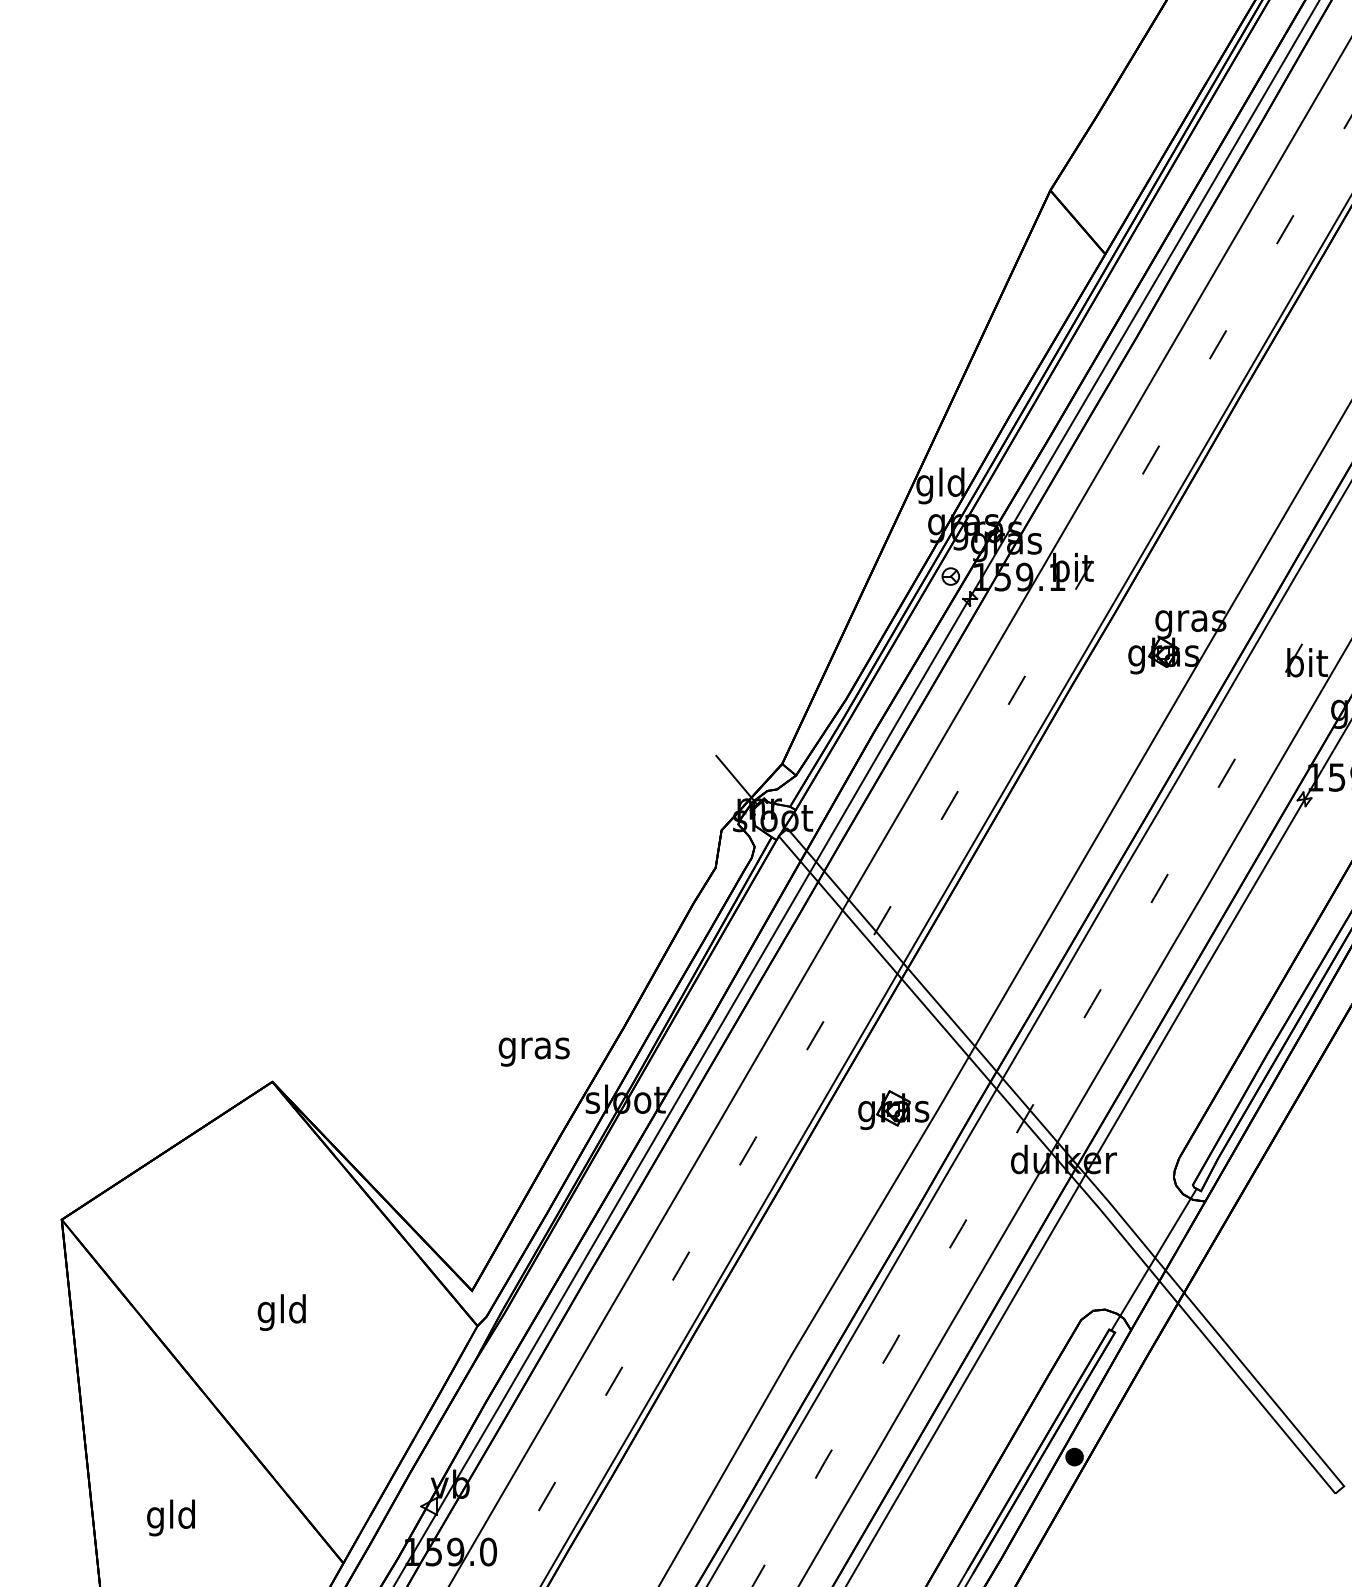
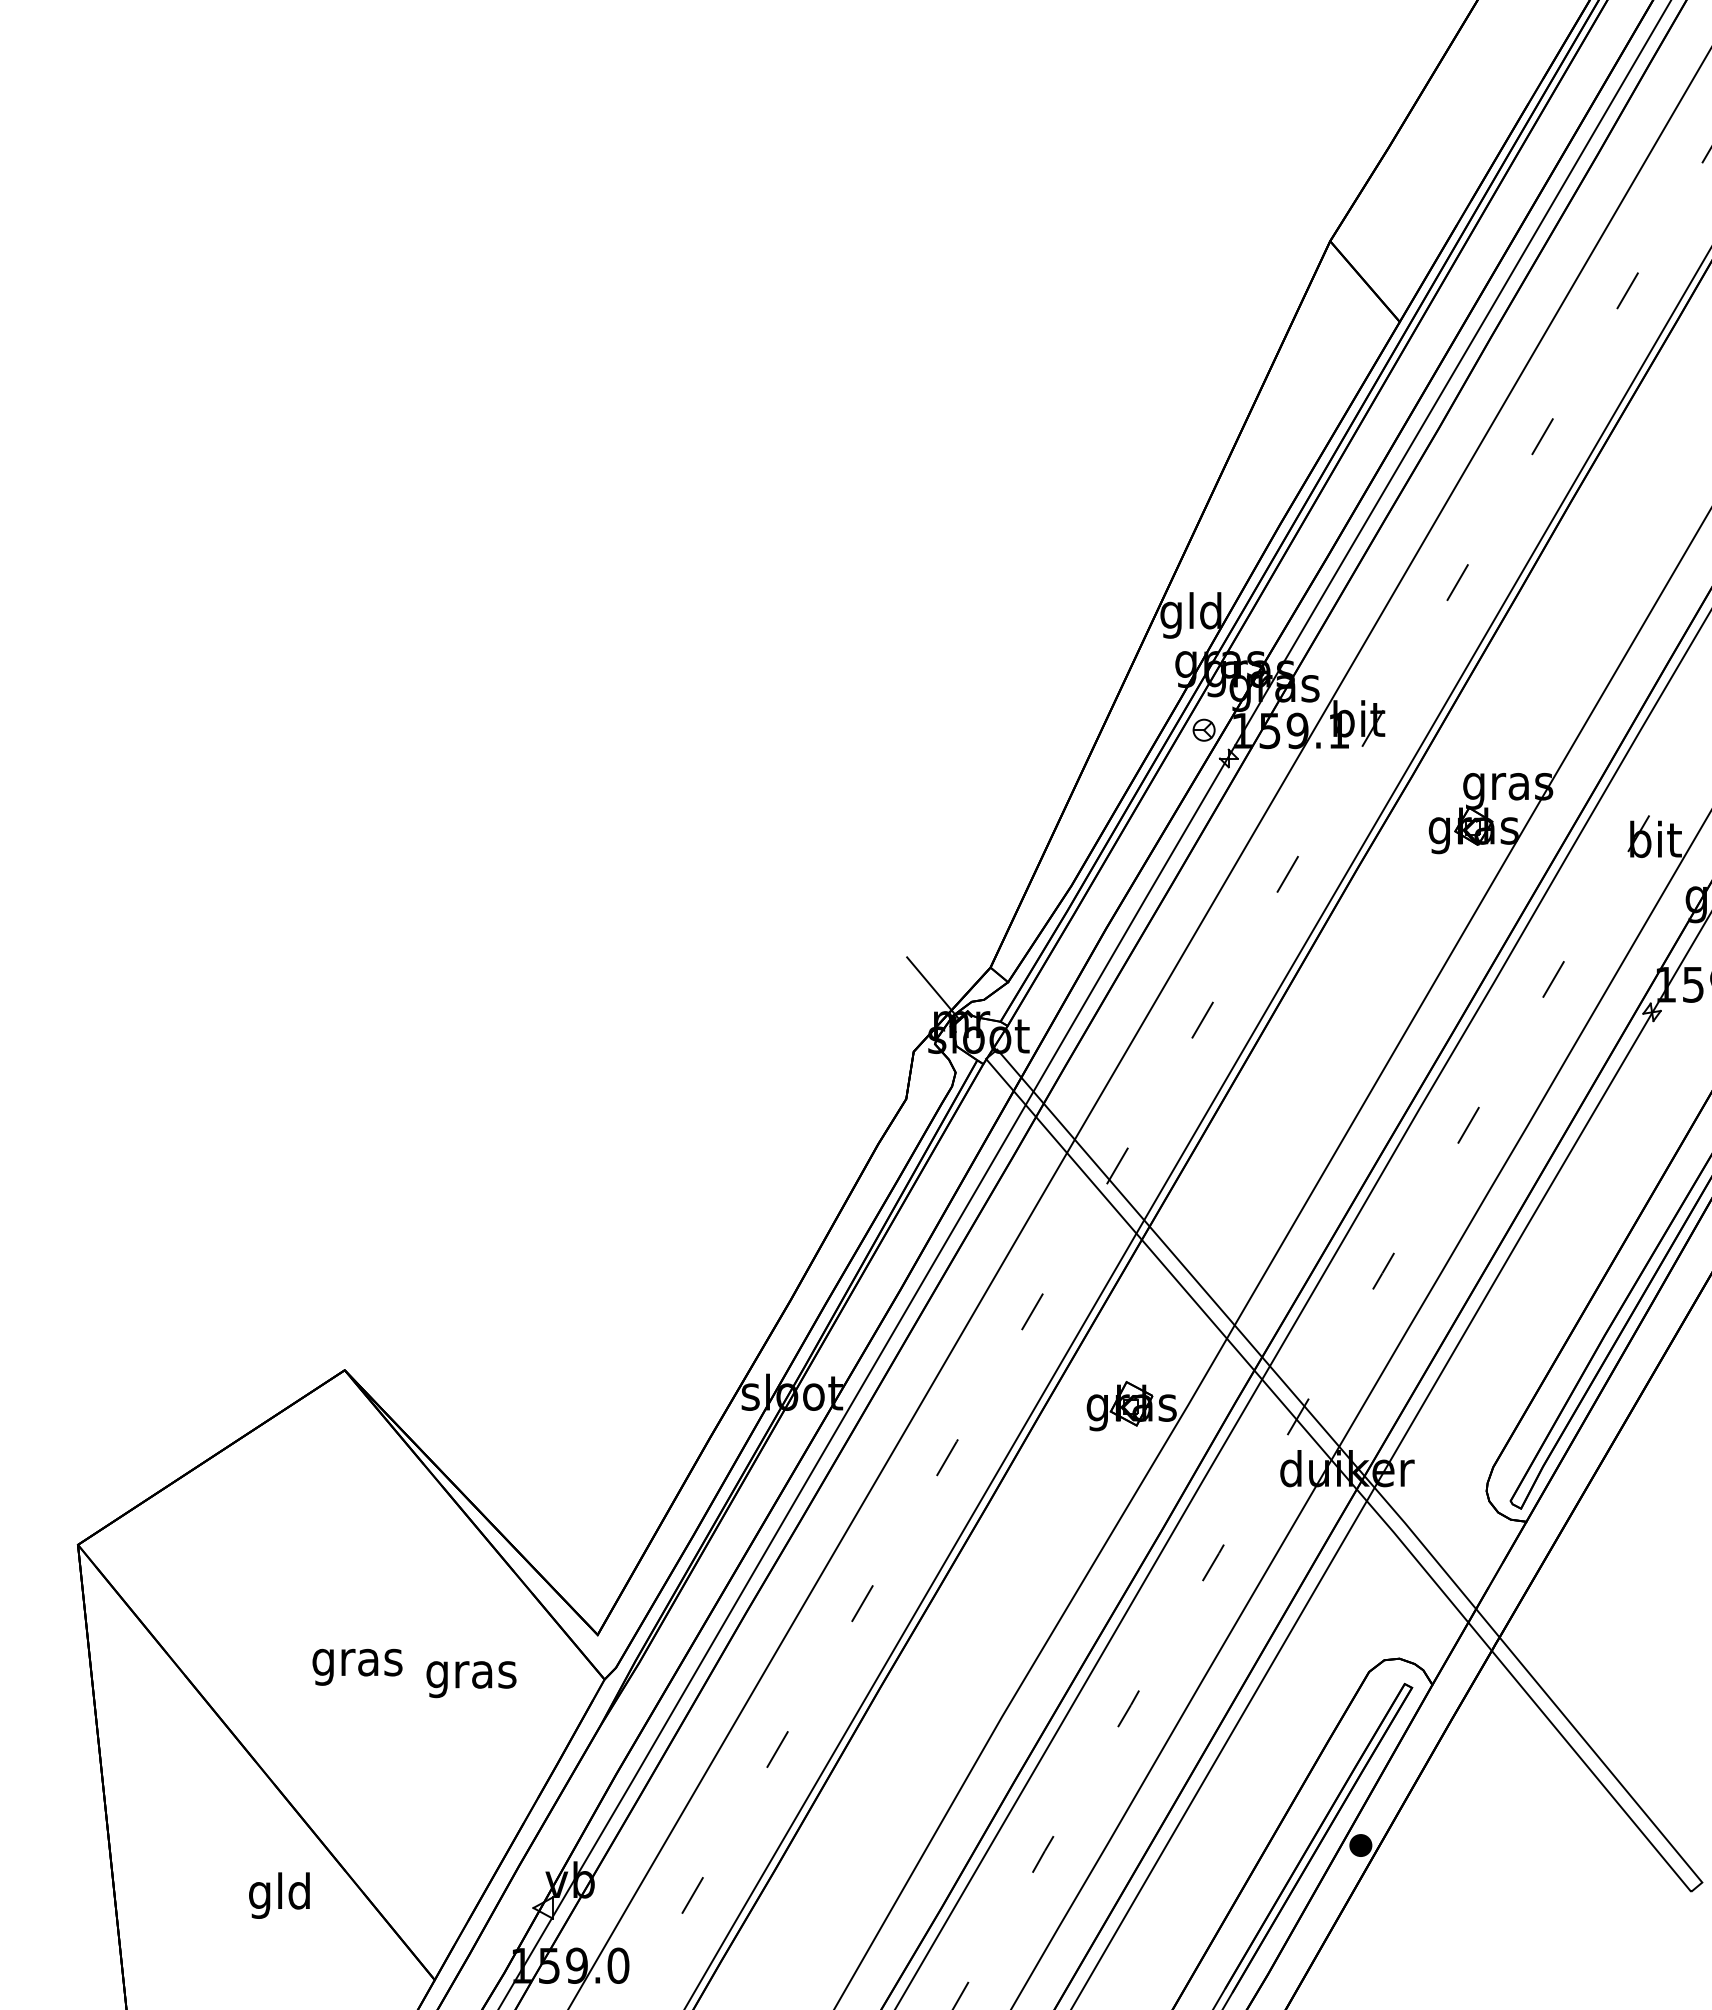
text: (534, 1052) -> (471, 1679), moved
line: (1154, 1259) -> (1461, 1595), removed
text: (282, 1312) -> (357, 1662), gld -> gras
text: (171, 1517) -> (279, 1895), moved

